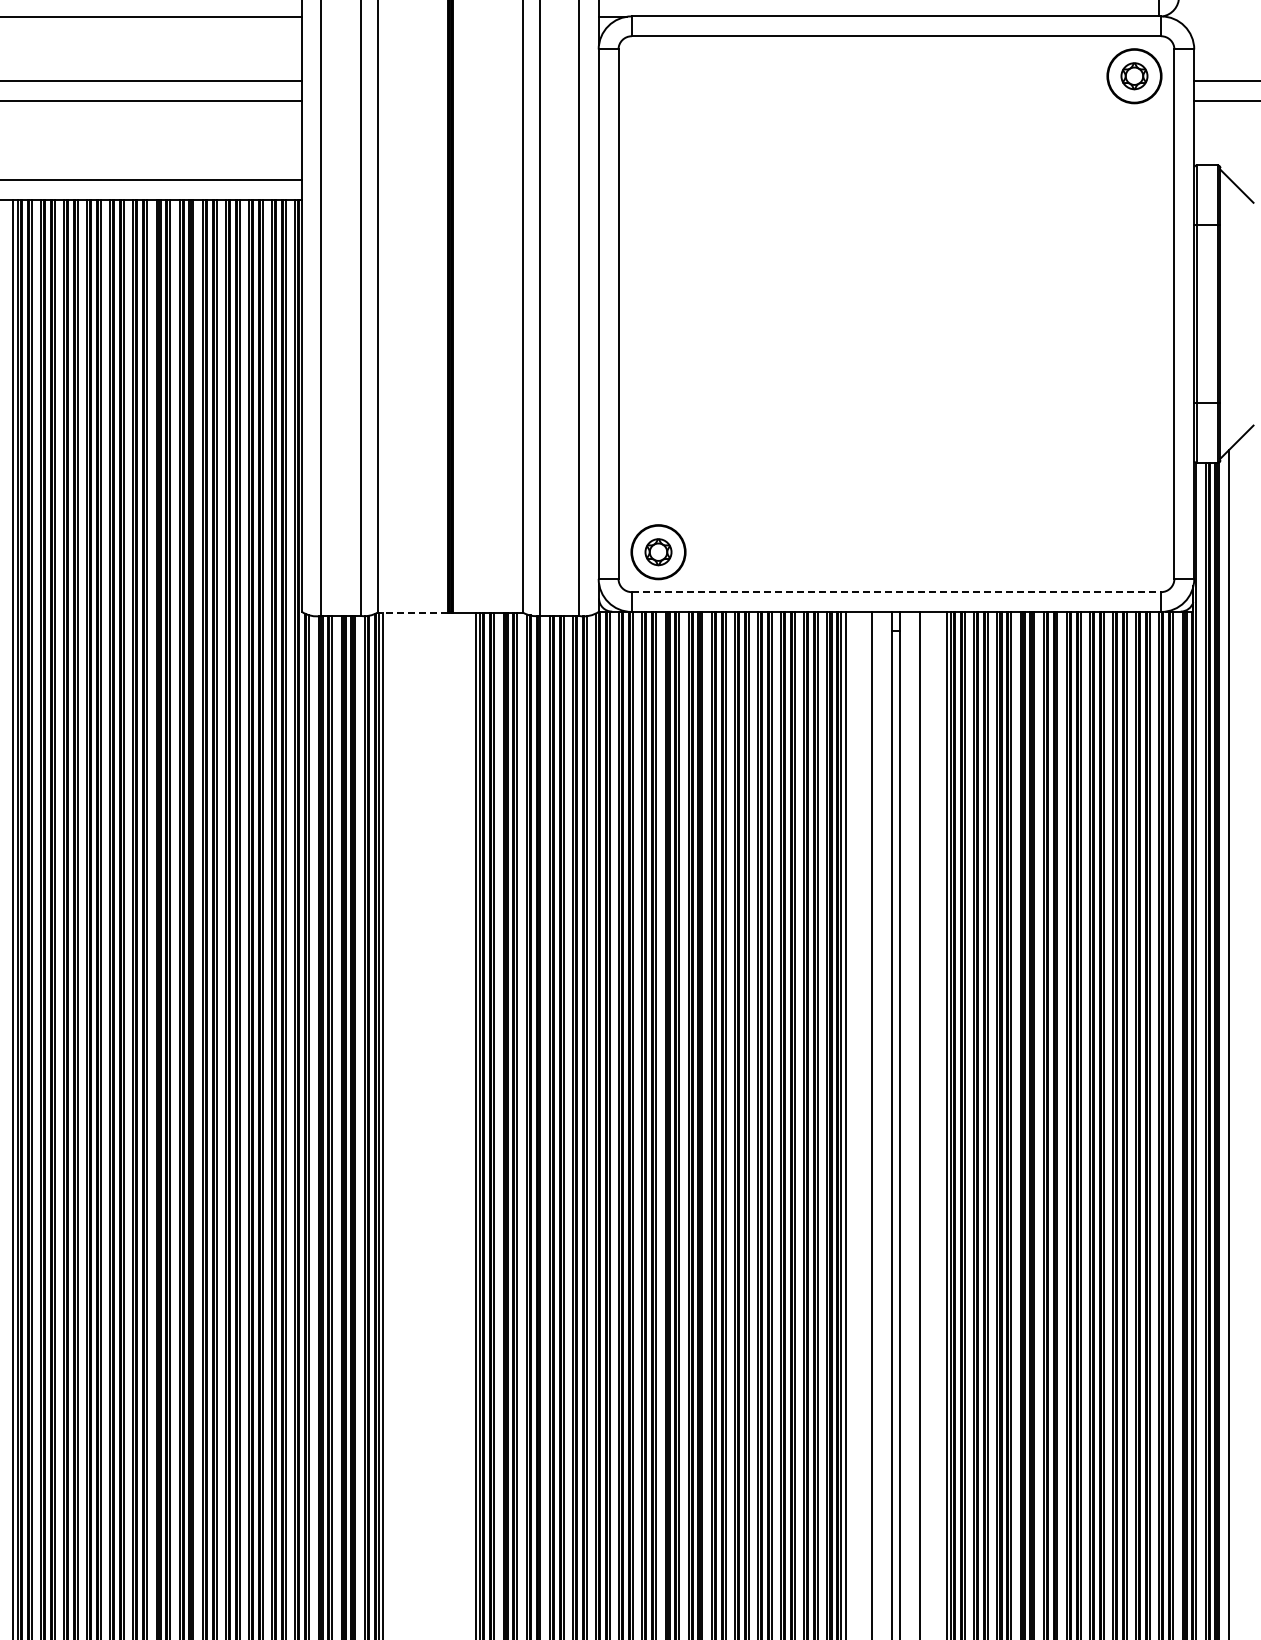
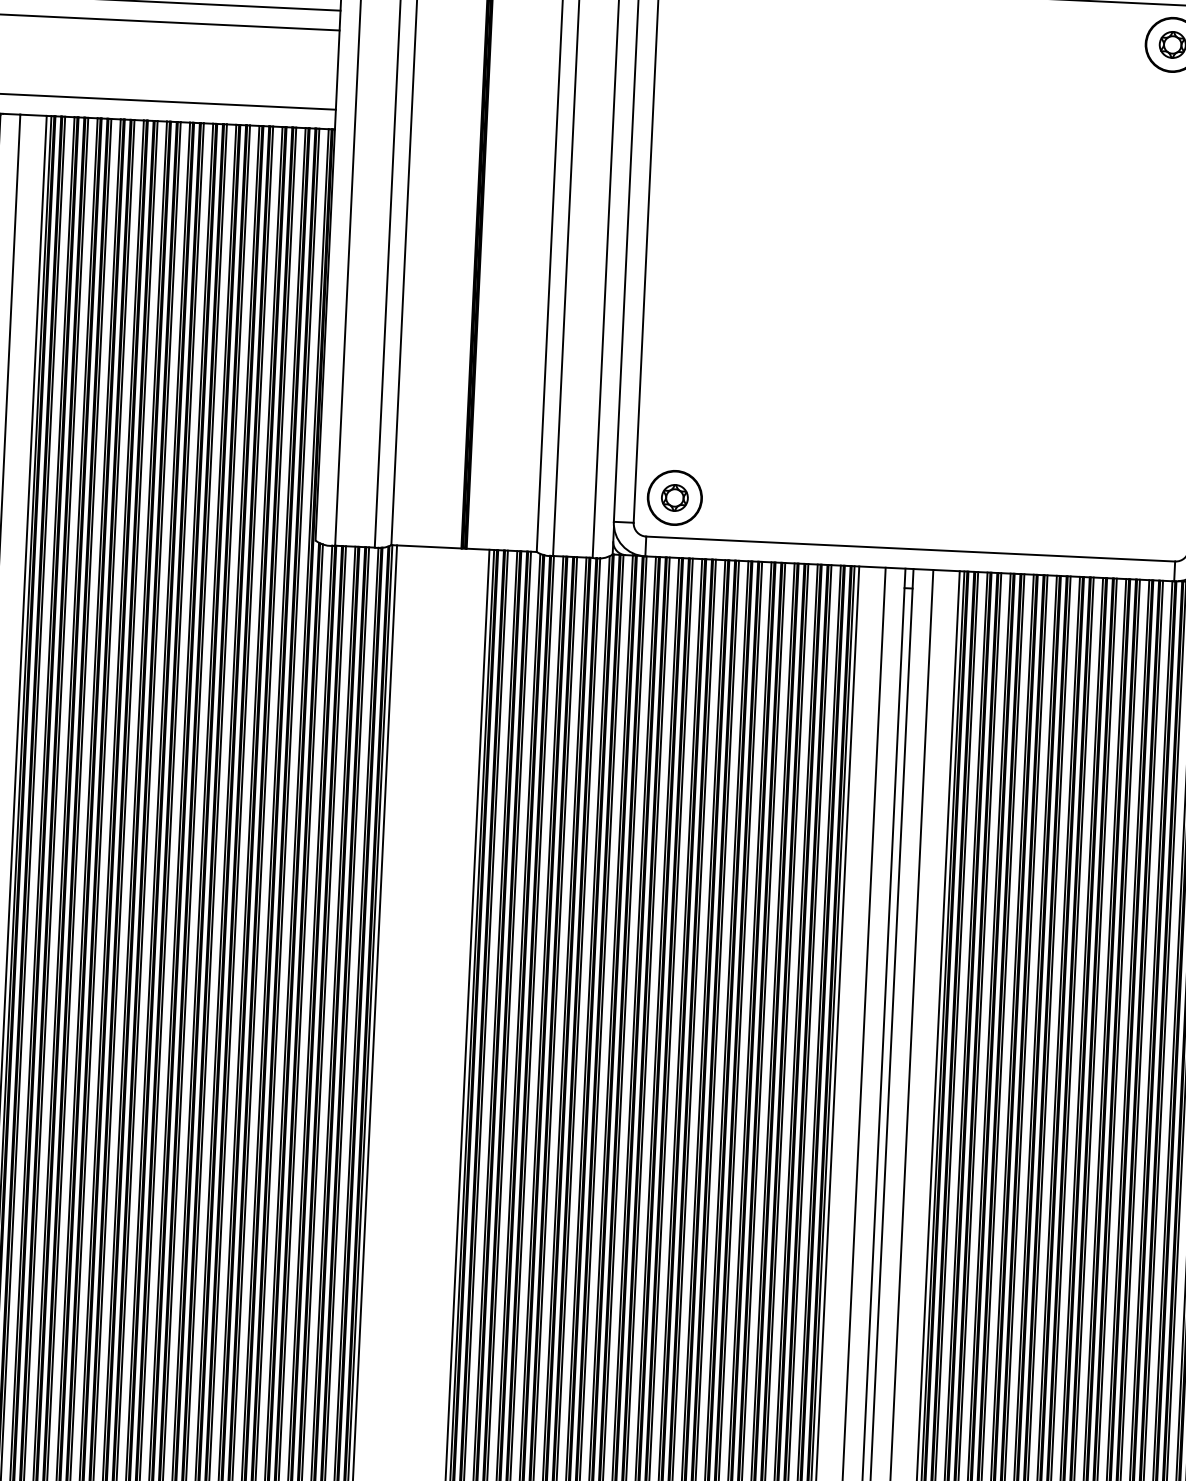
line: (896, 592) -> (910, 549), dashed -> solid
line: (412, 612) -> (426, 546), dashed -> solid

